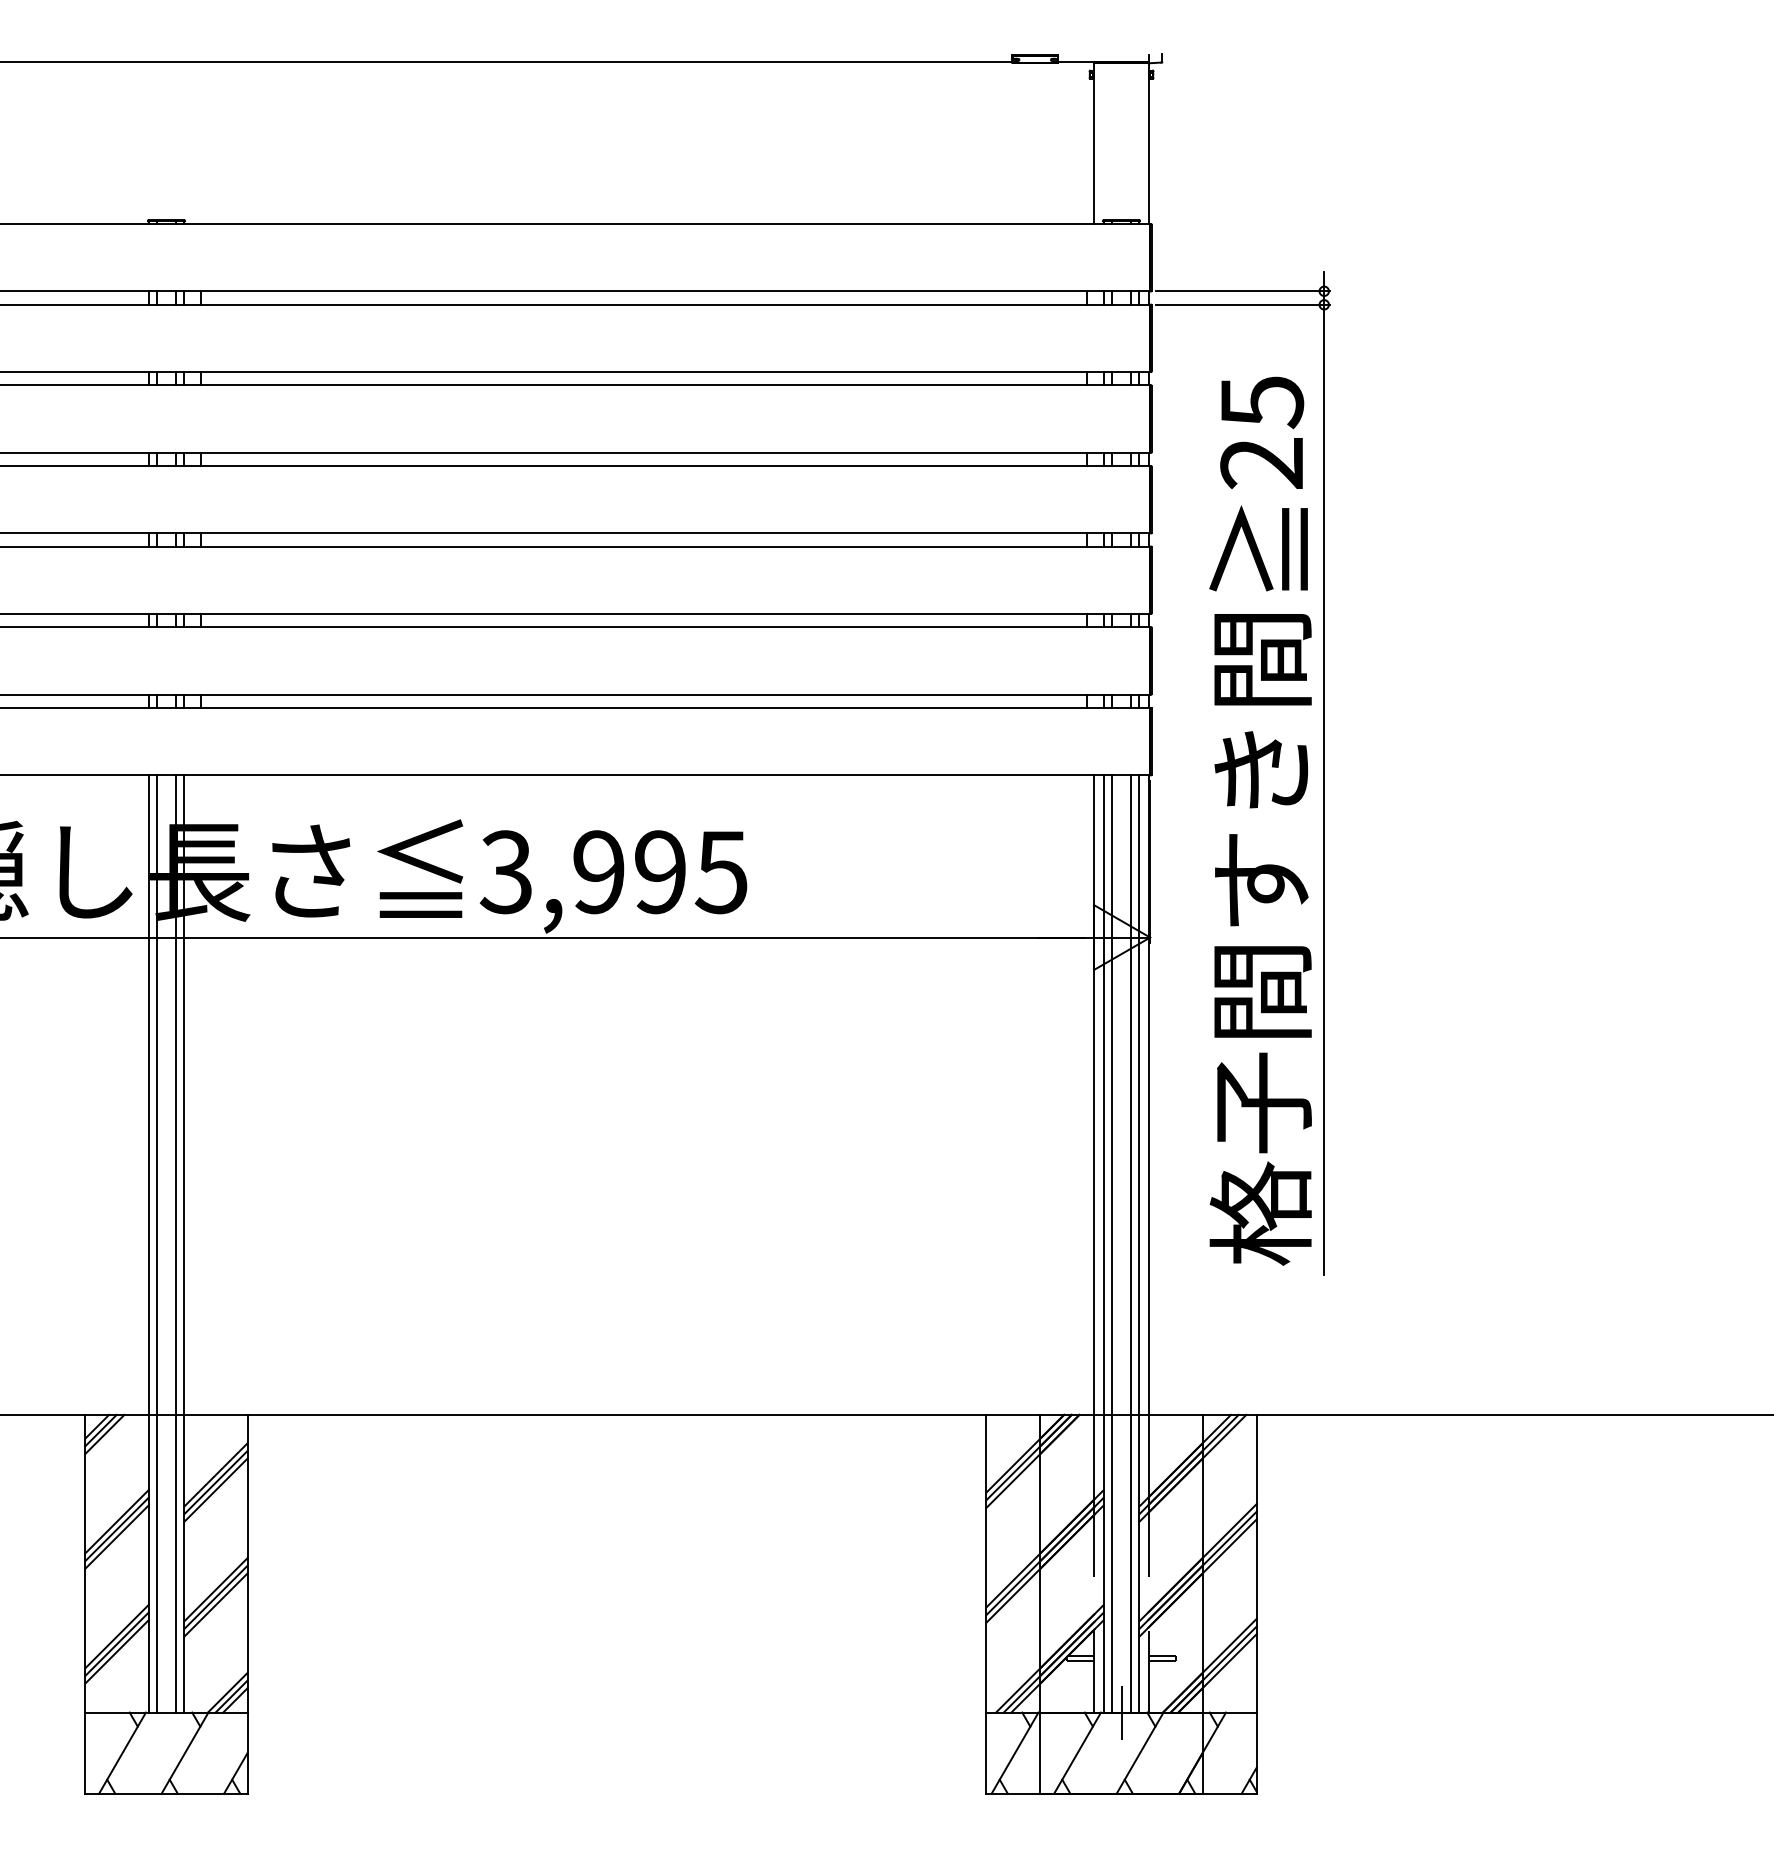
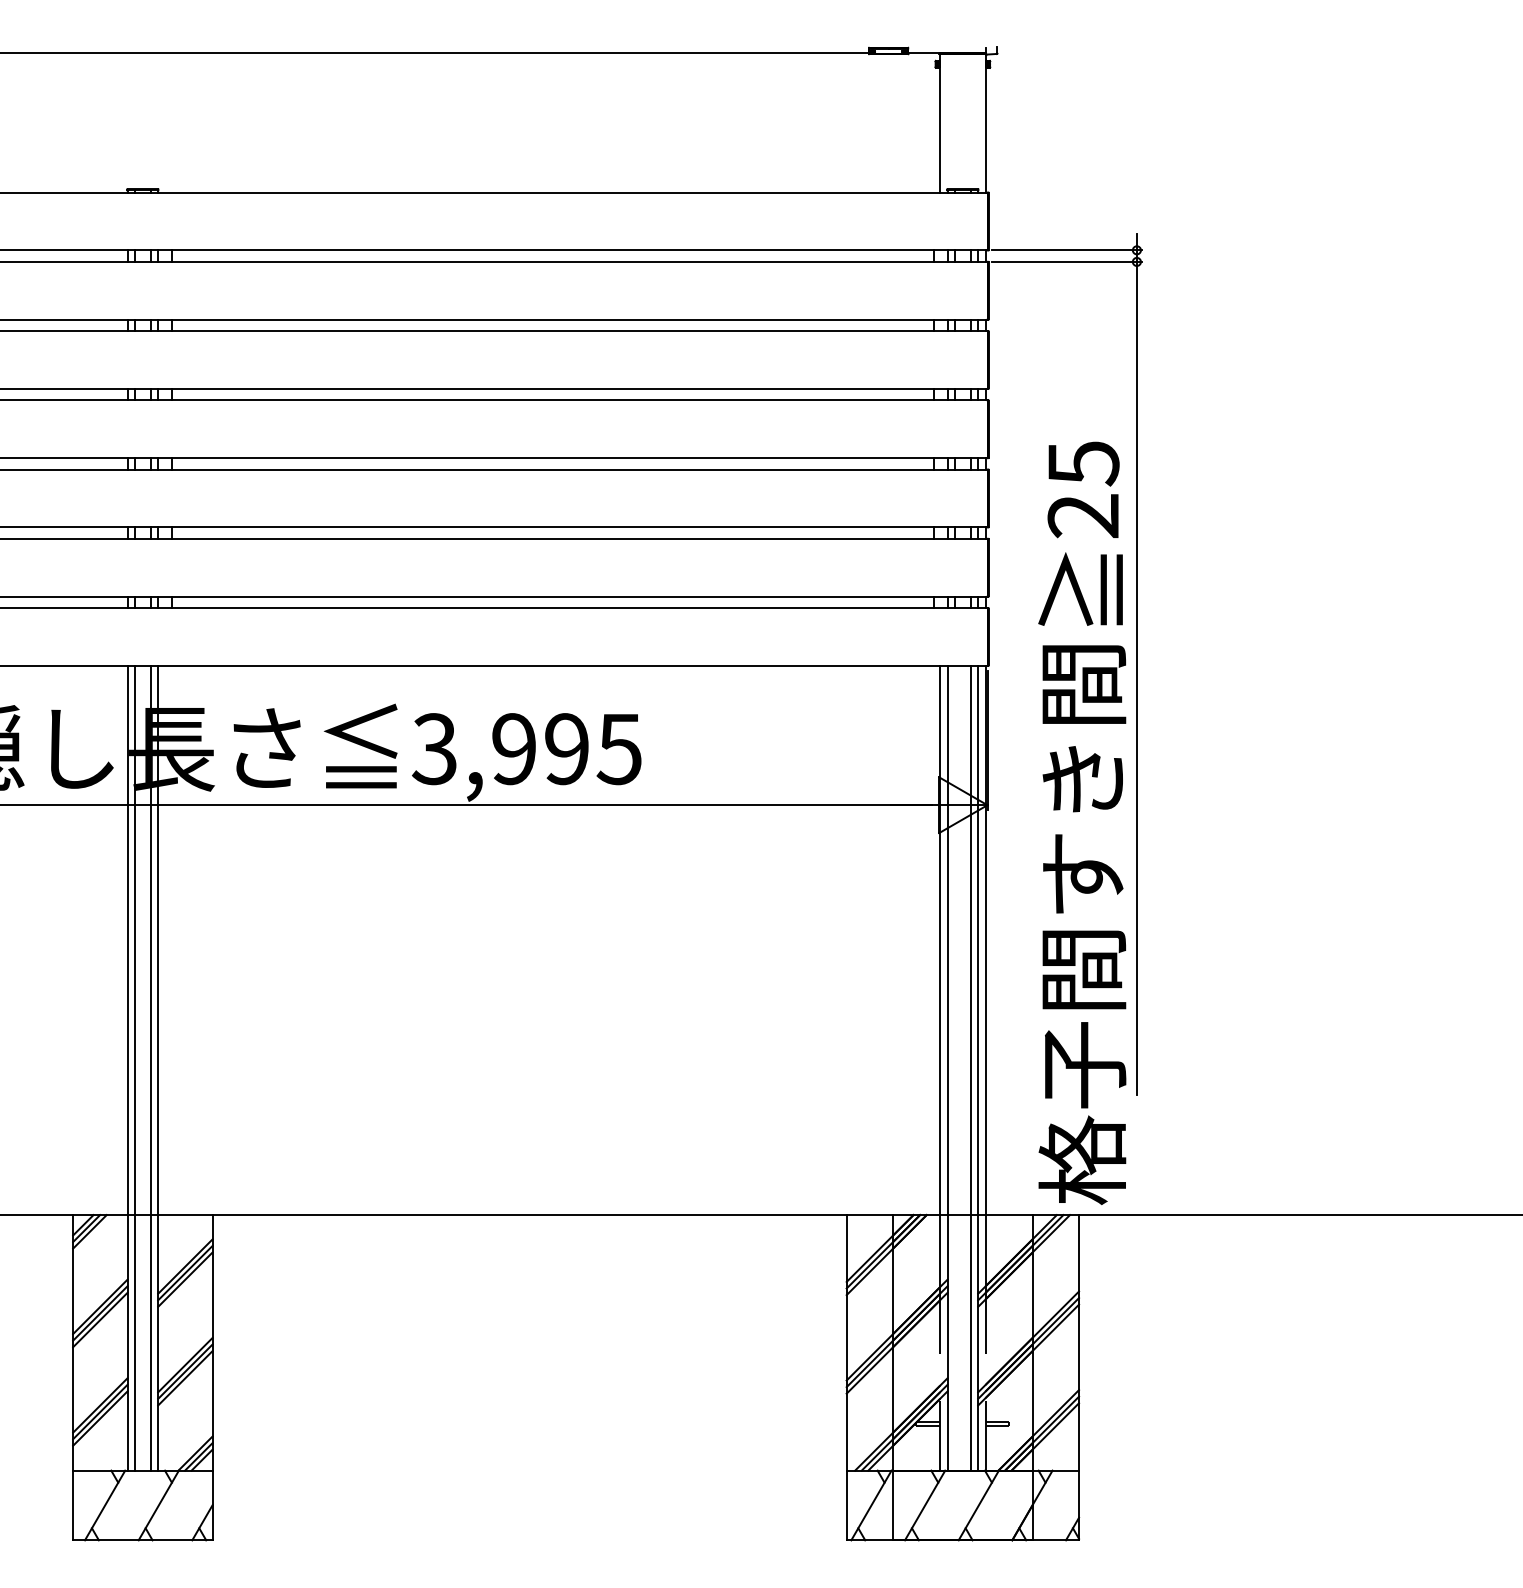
text: (1260, 820) -> (1082, 822), moved
line: (1111, 1243) -> (954, 1067), removed
line: (1121, 1712) -> (962, 1470), removed

